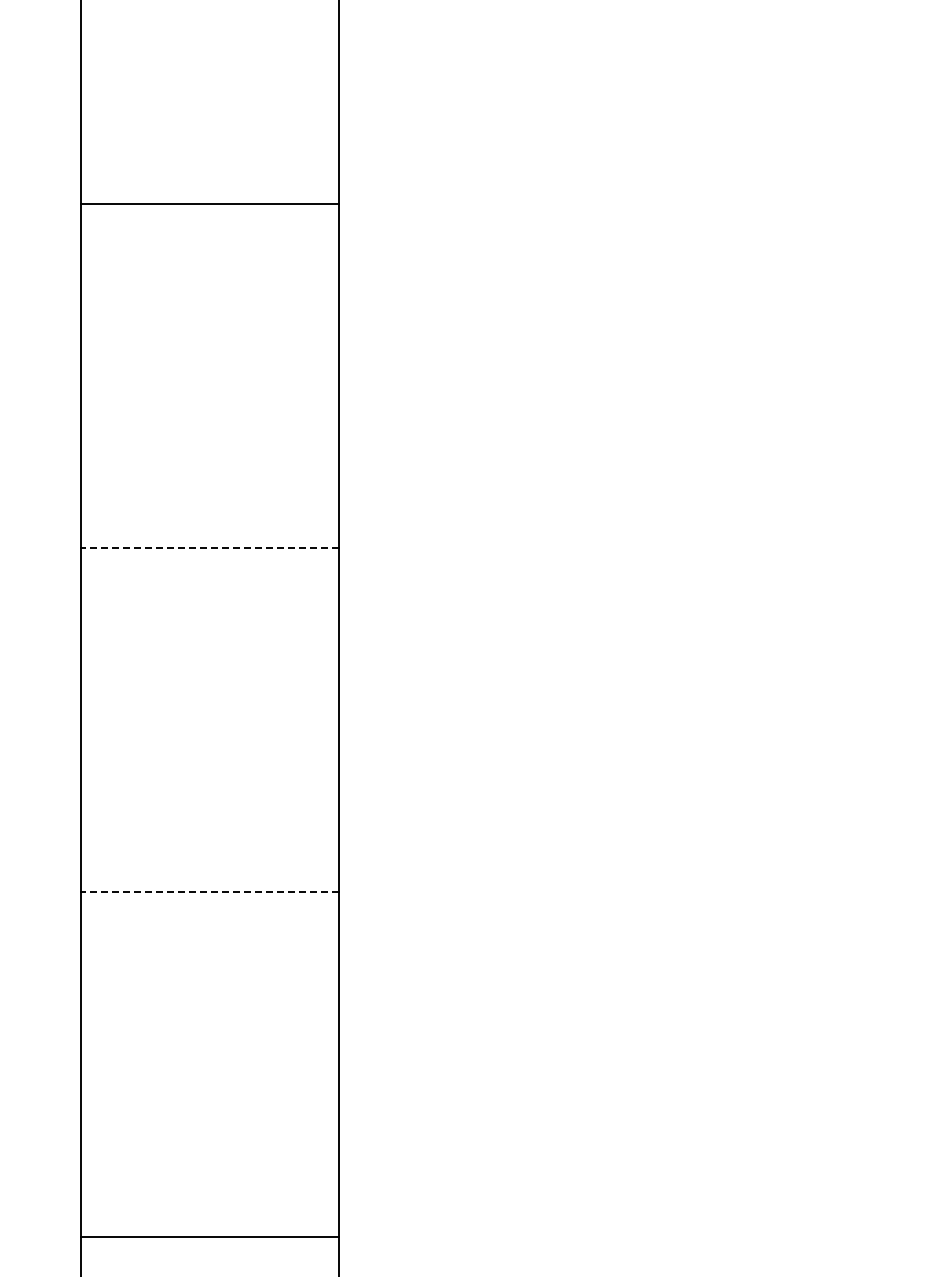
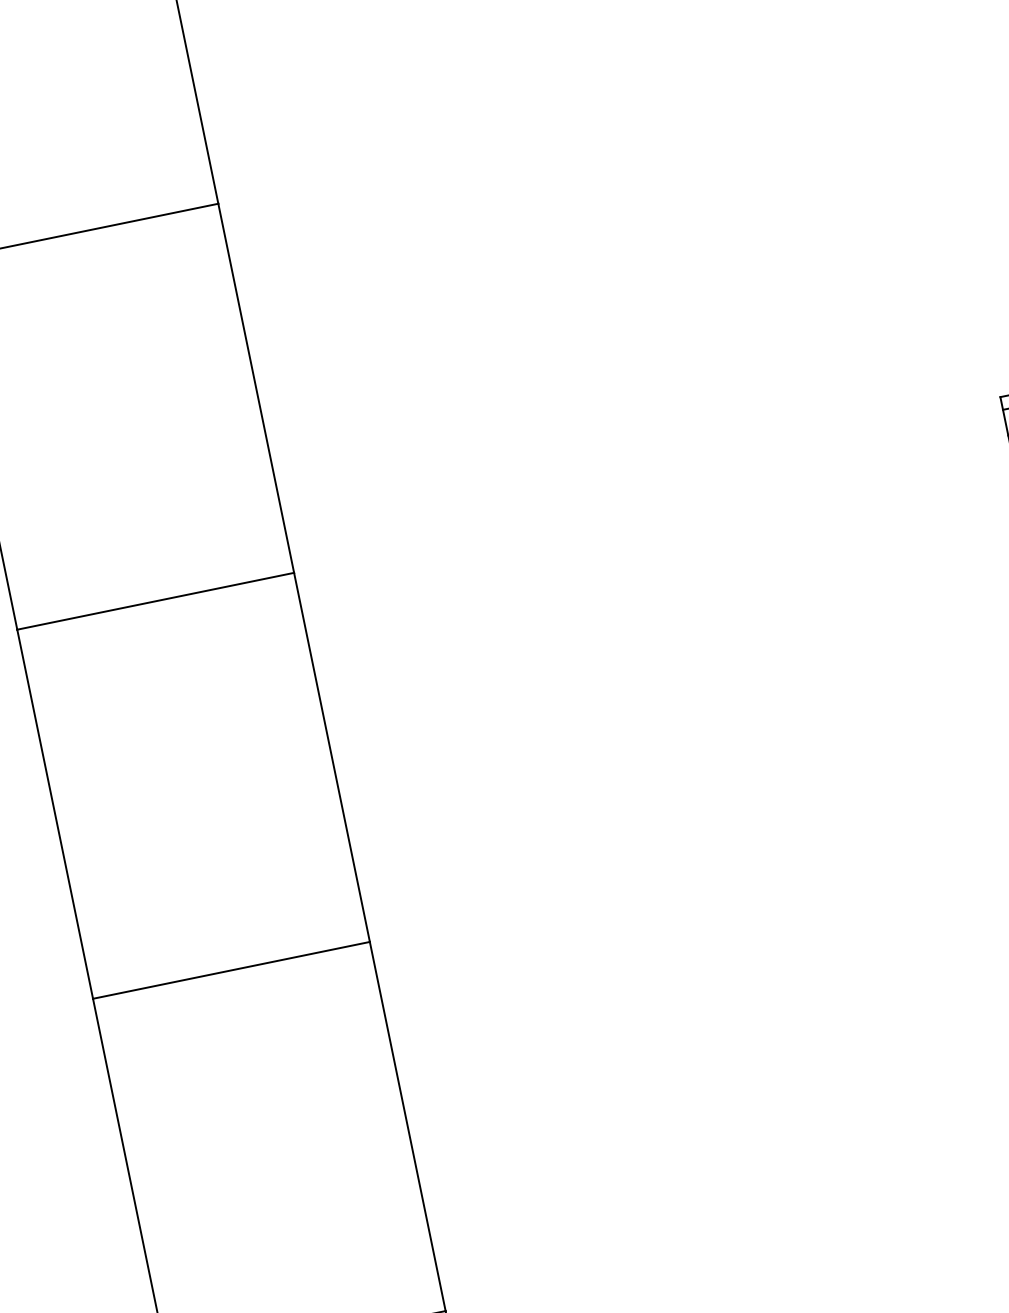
line: (209, 548) -> (155, 601), dashed -> solid
line: (209, 892) -> (230, 970), dashed -> solid

